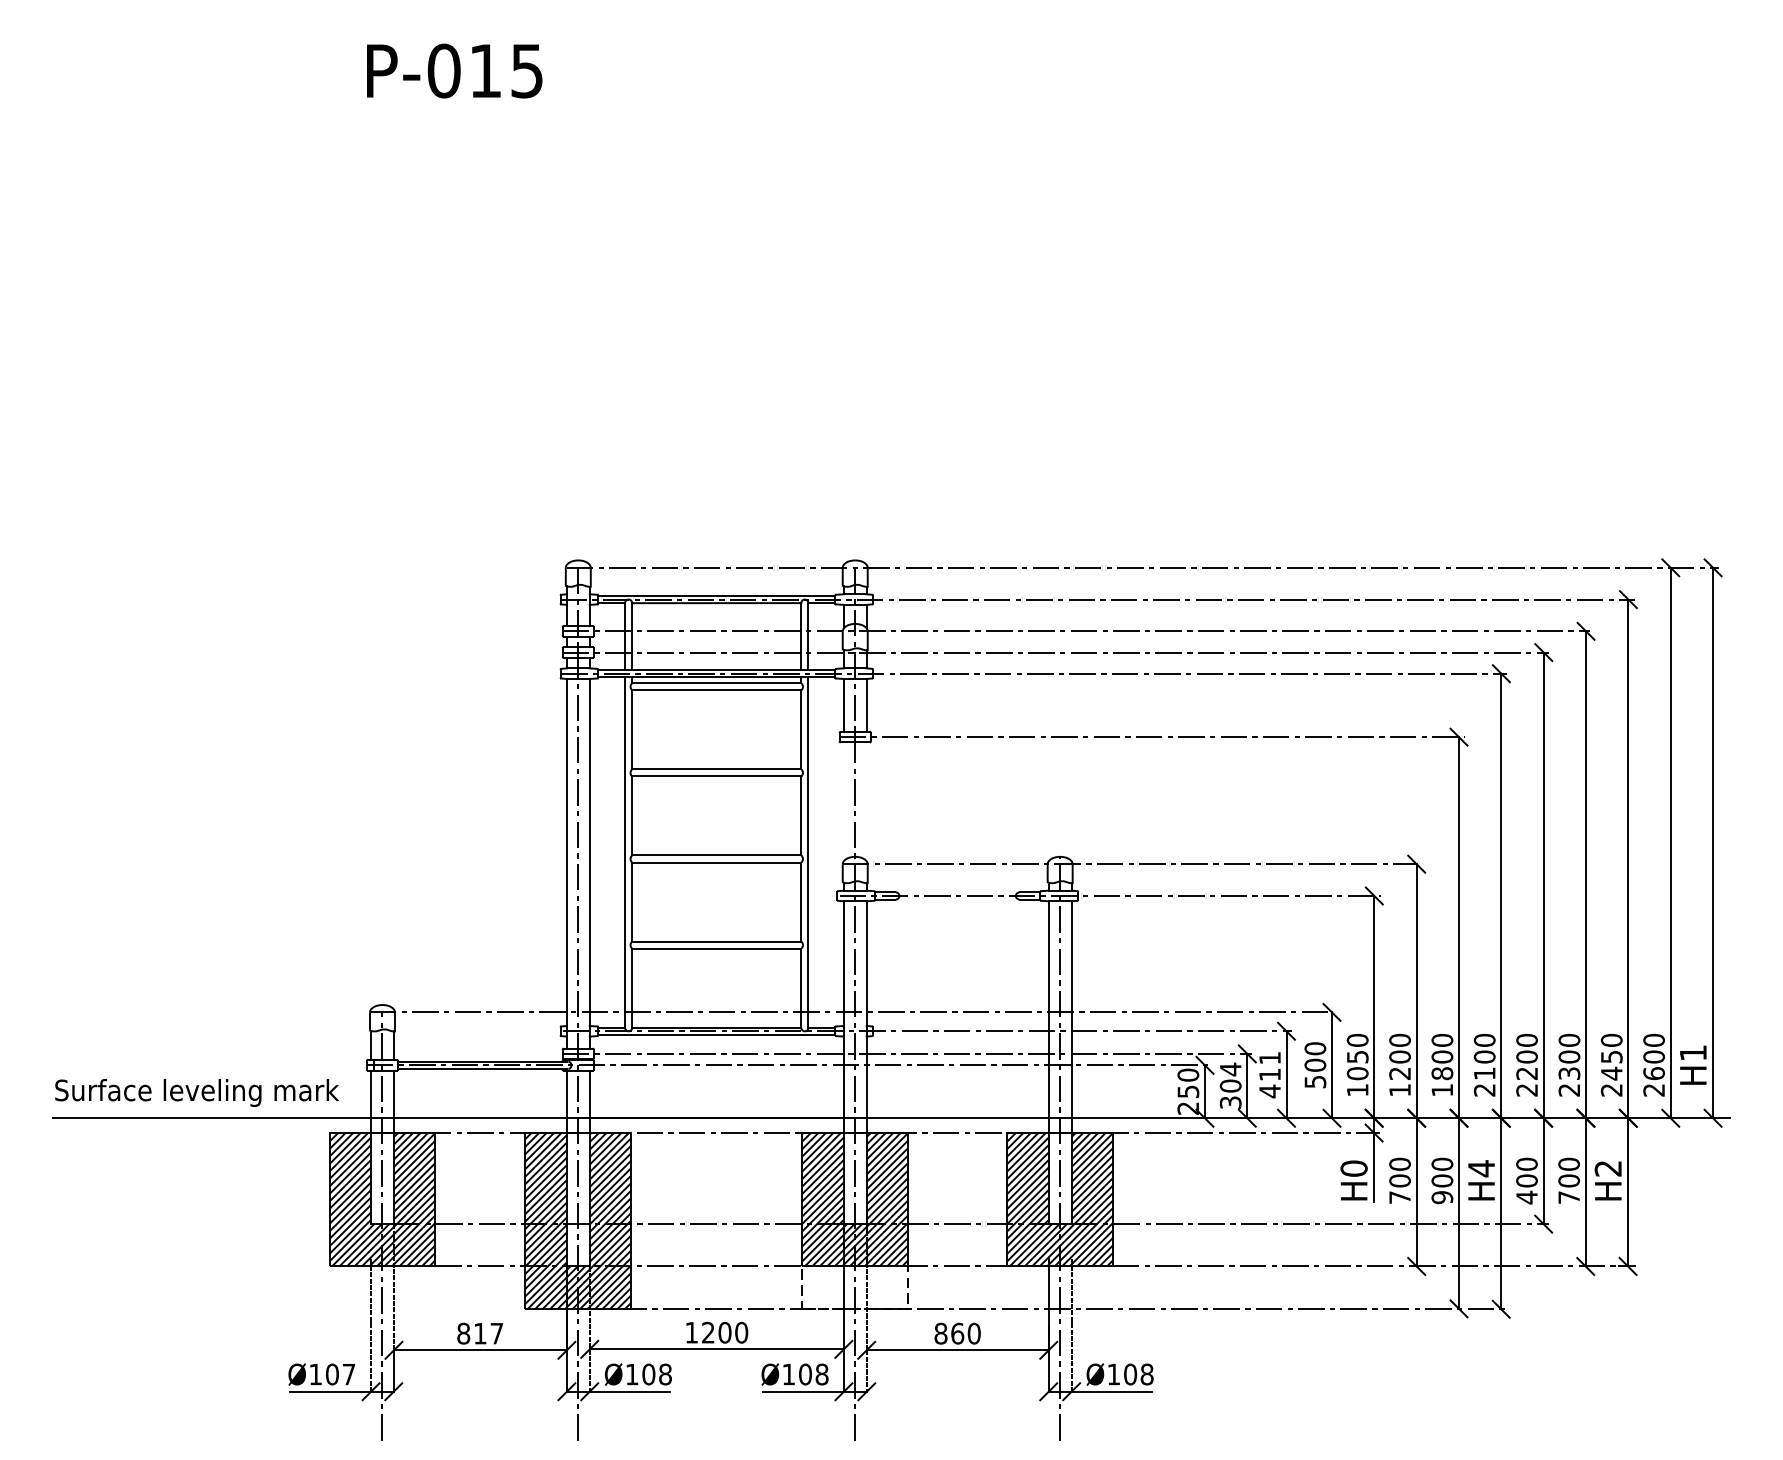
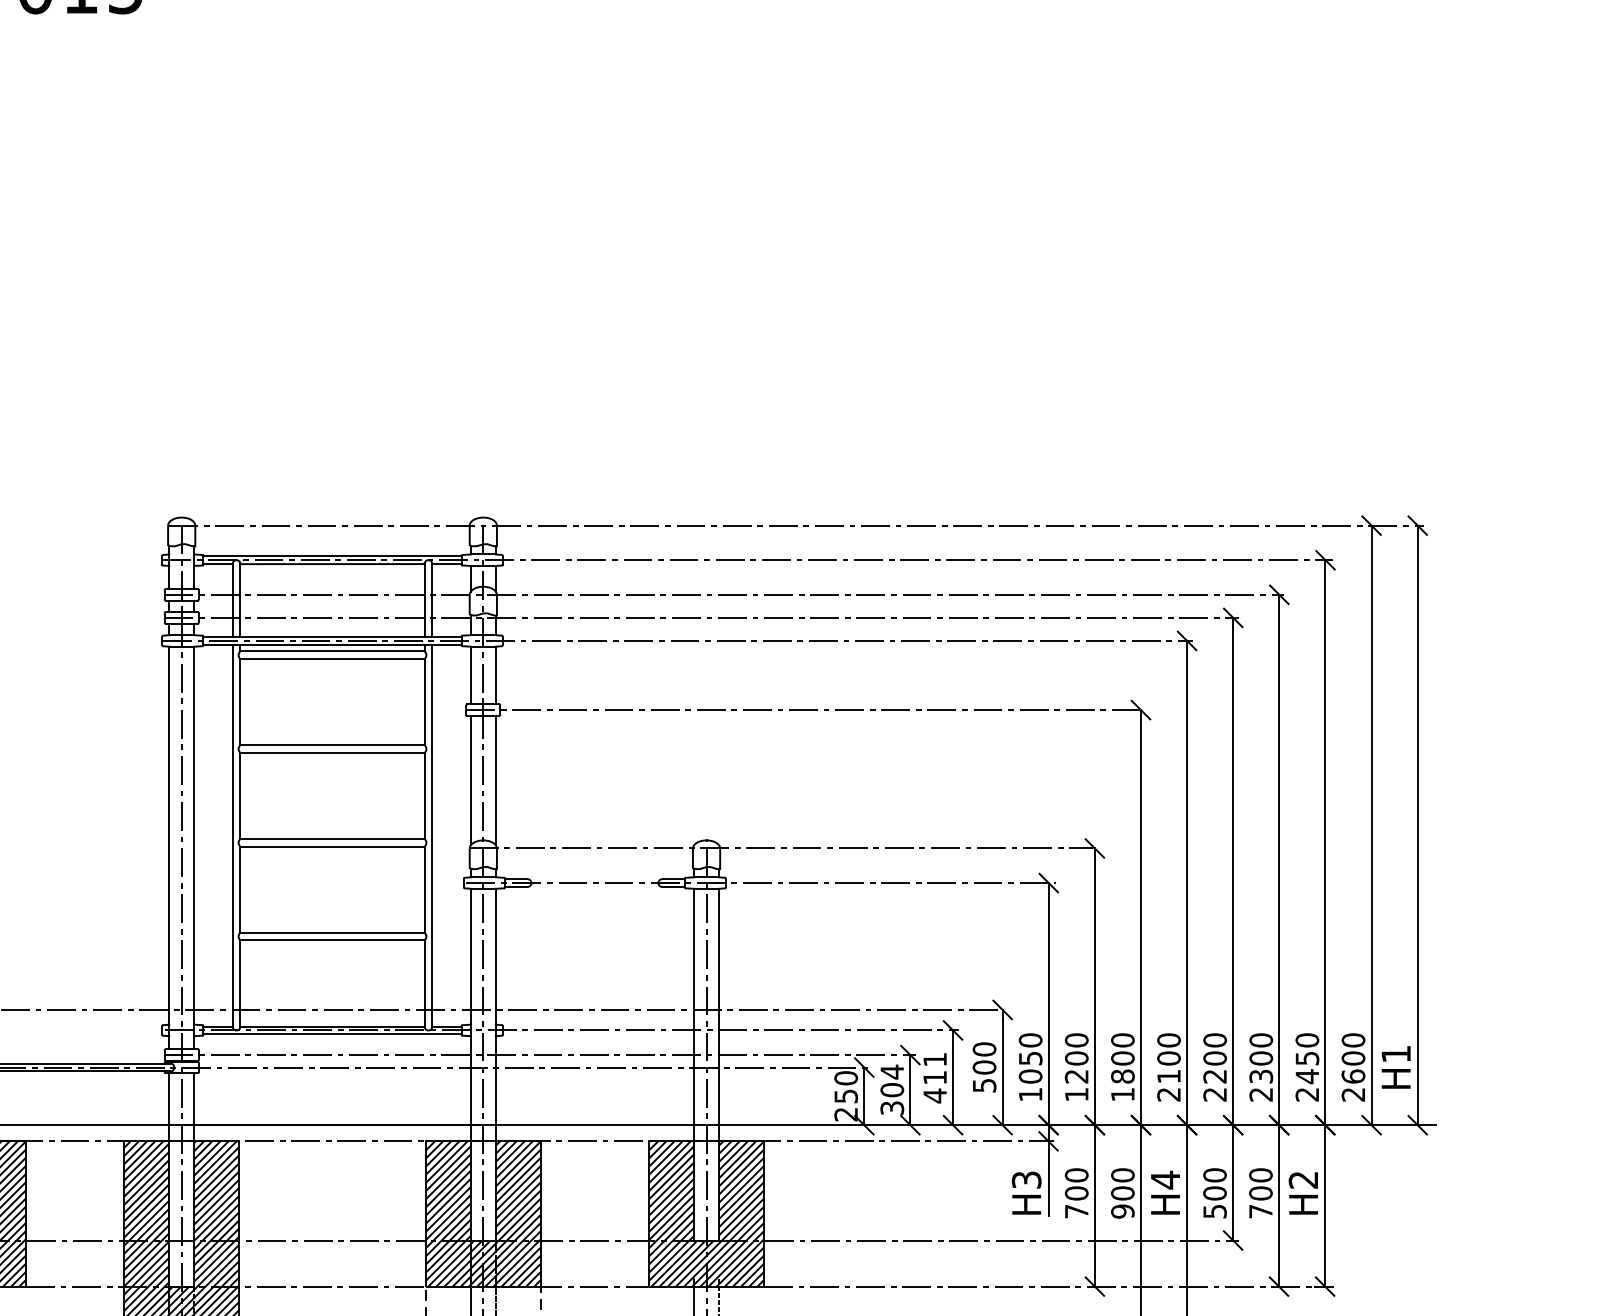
line: (843, 801) -> (470, 780), added
line: (866, 801) -> (495, 780), added
text: (1353, 1168) -> (1026, 1179), H0 -> H3
text: (1526, 1197) -> (1214, 1211), 400 -> 500

